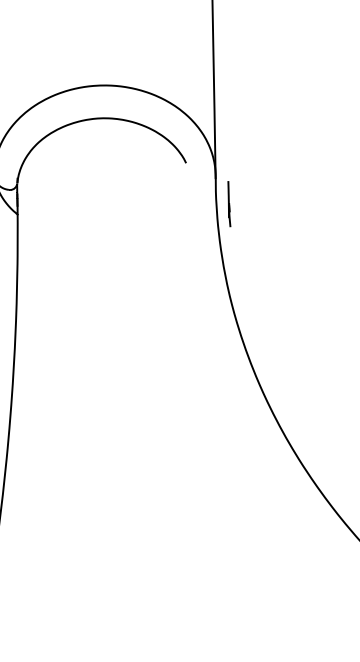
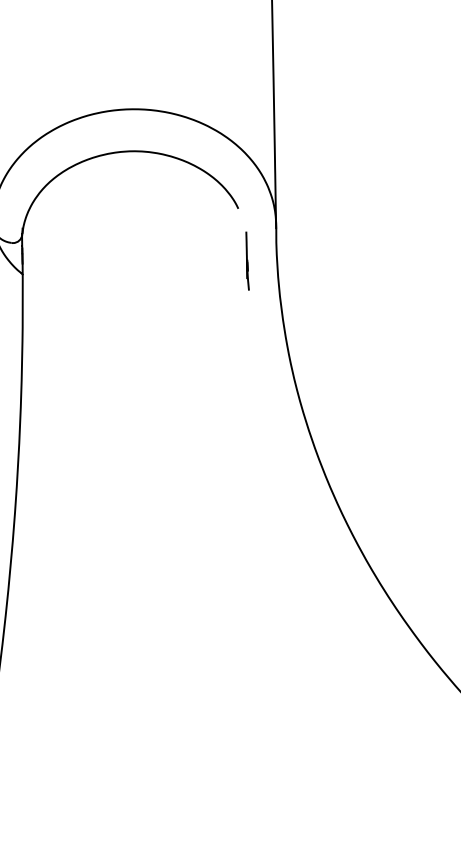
line: (229, 204) -> (247, 261), moved

